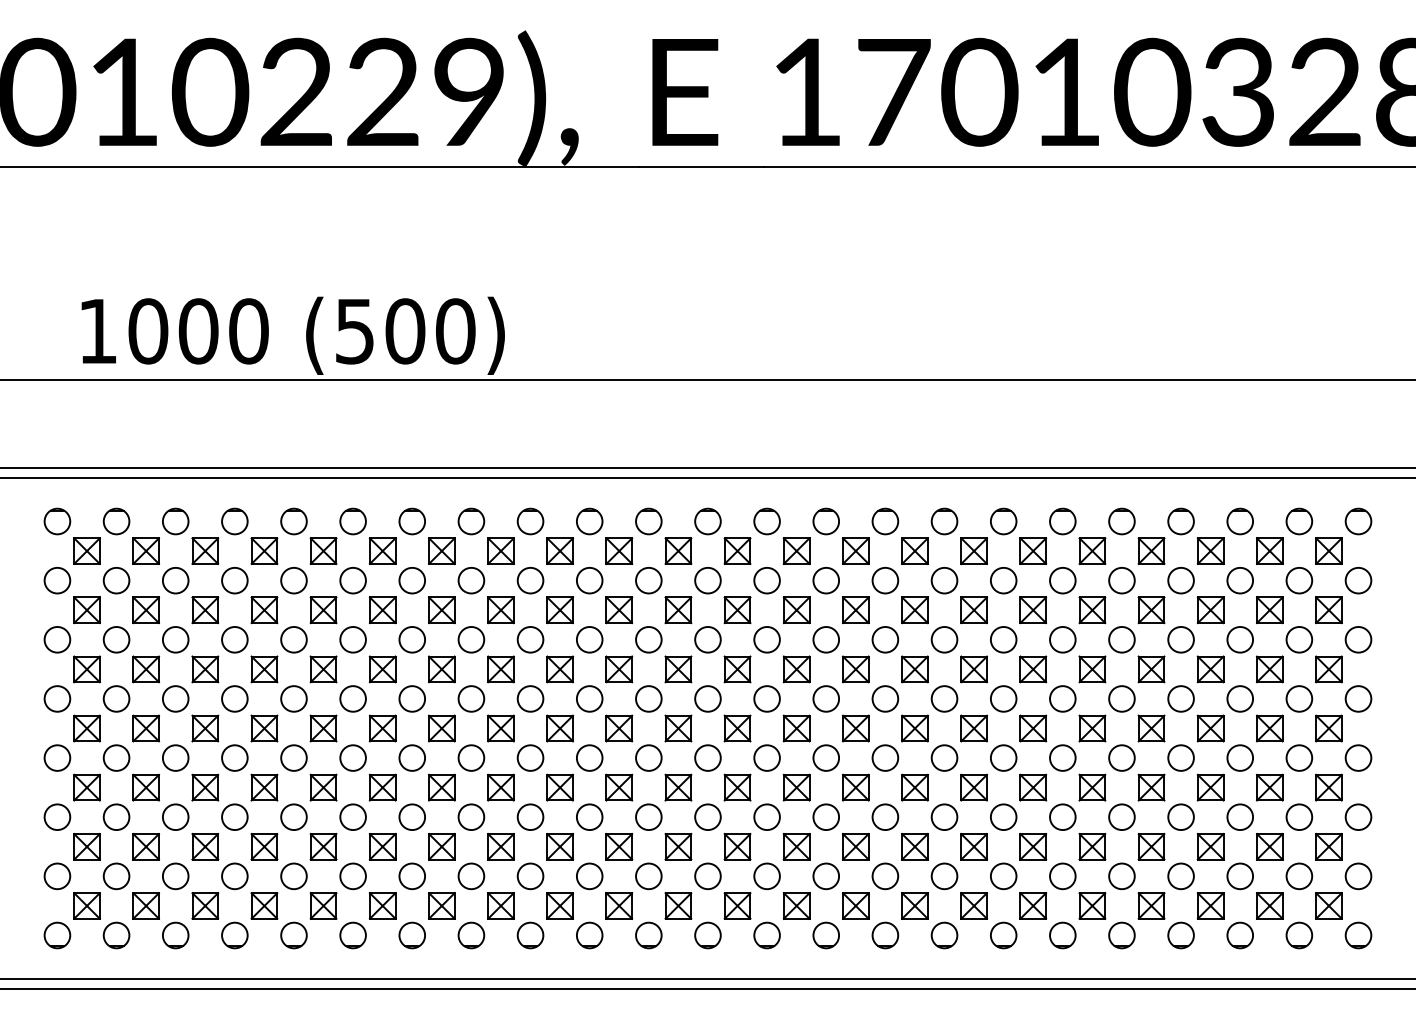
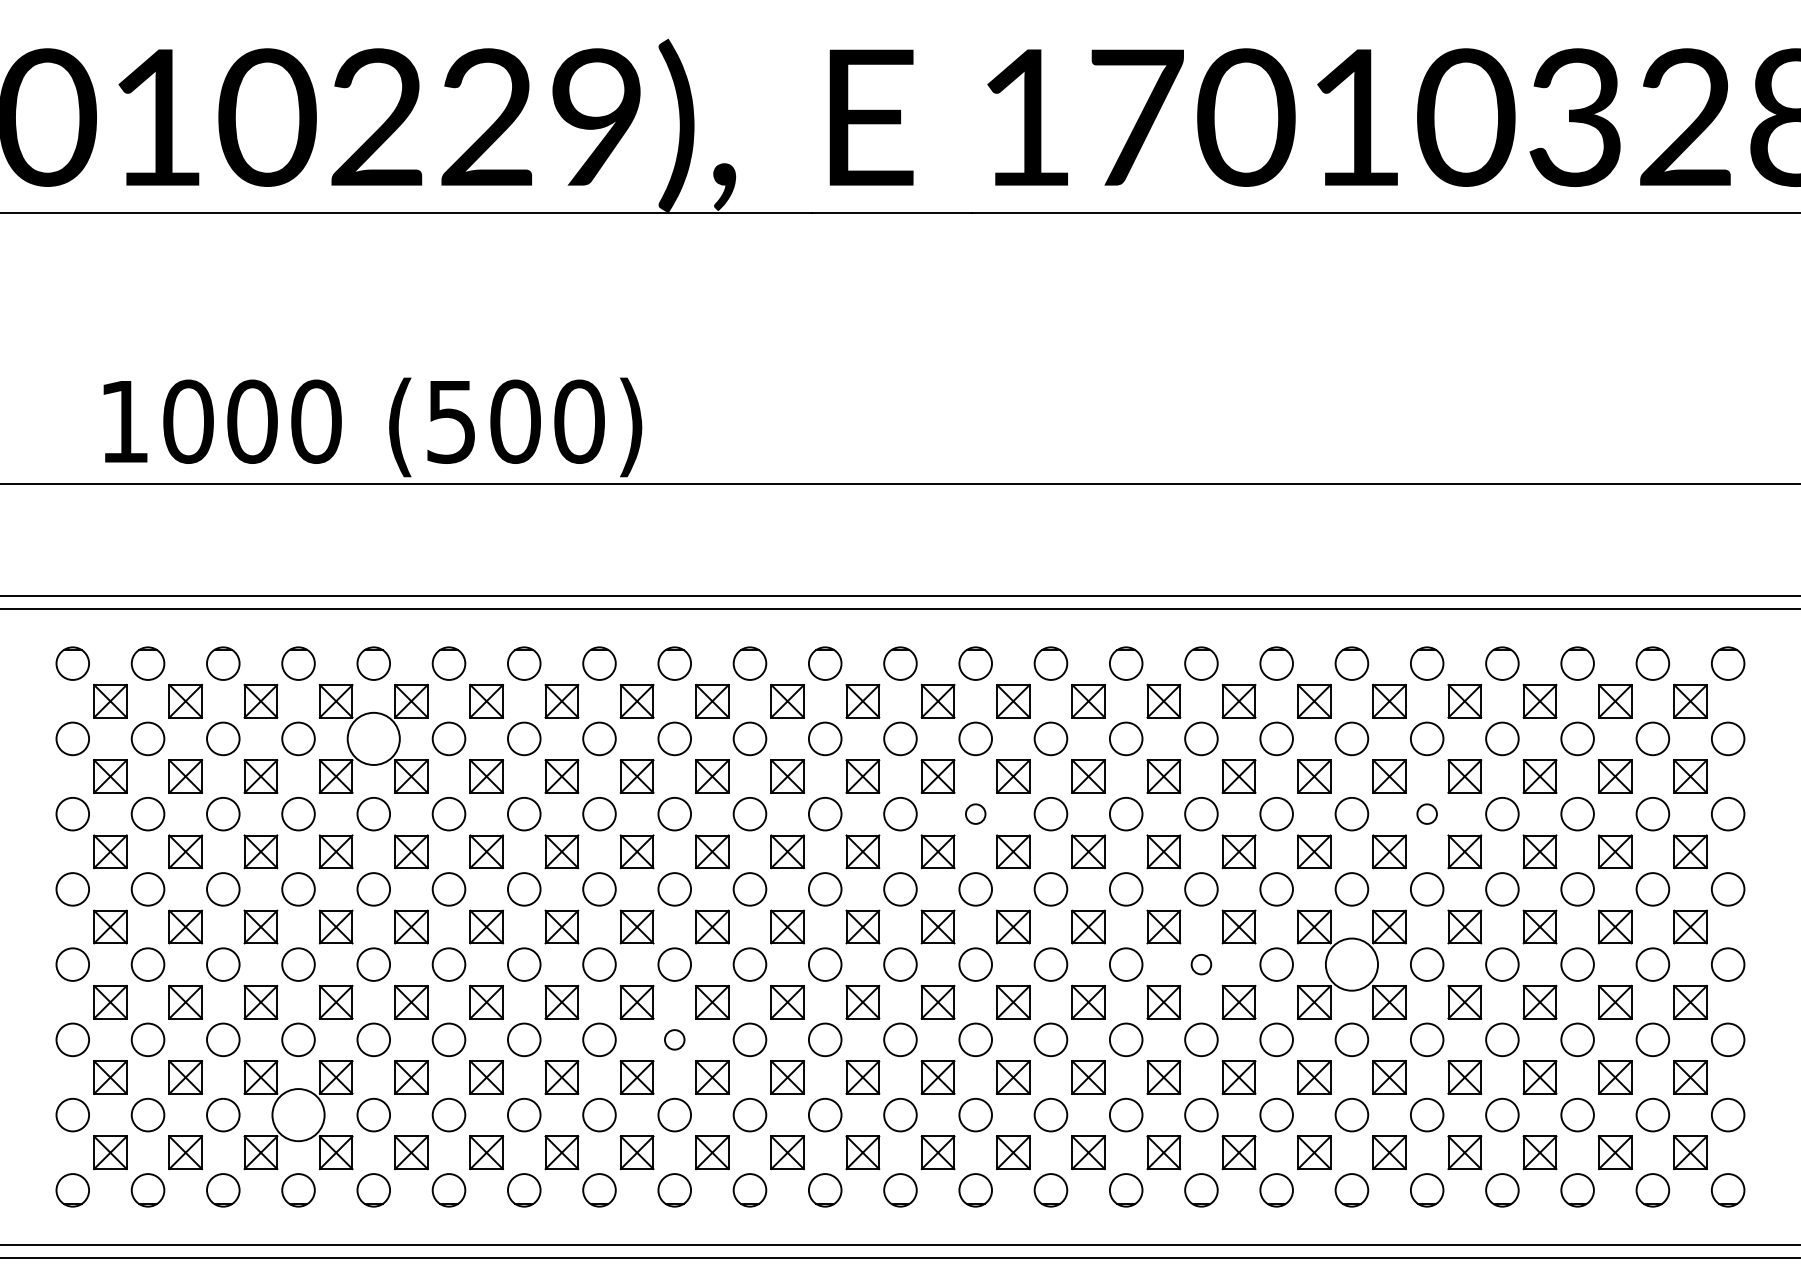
circle: (293, 580) -> (373, 738), size x1.6
circle: (766, 639) -> (975, 813), size x0.6
circle: (1121, 639) -> (1426, 813), size x0.6
circle: (944, 757) -> (1201, 964), size x0.6
circle: (1062, 757) -> (1351, 964), size x1.6
circle: (530, 816) -> (674, 1039), size x0.6
circle: (234, 875) -> (298, 1114), size x1.6

